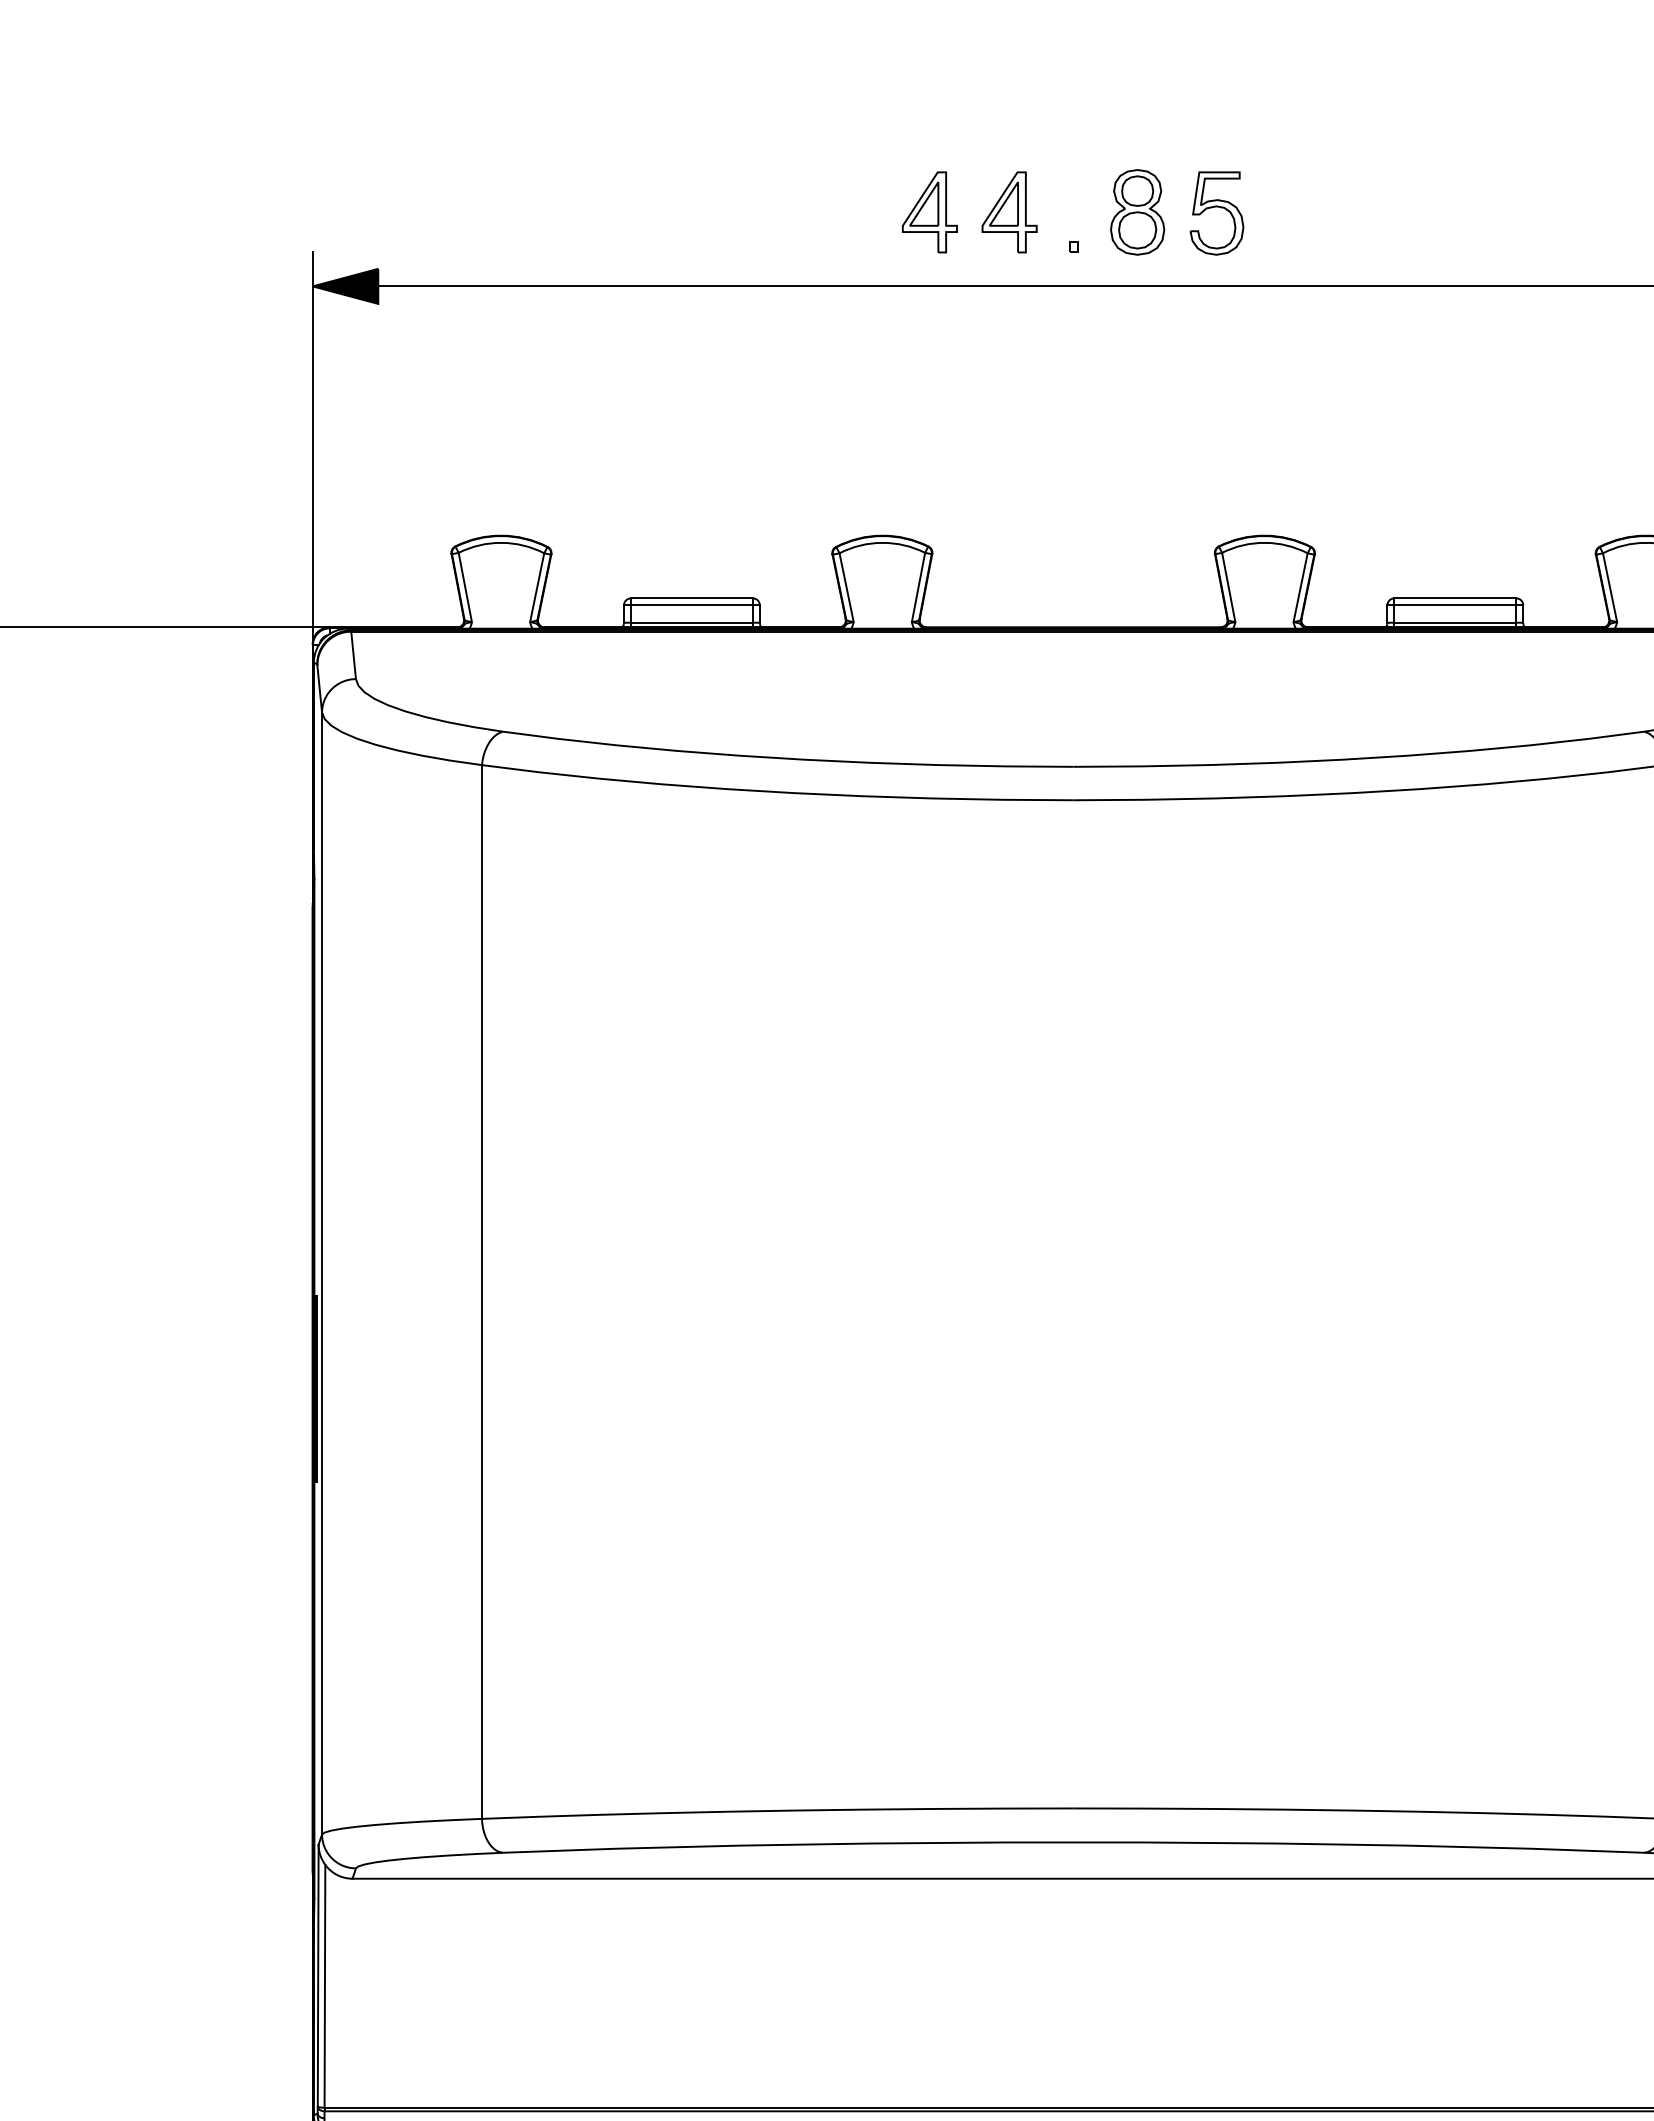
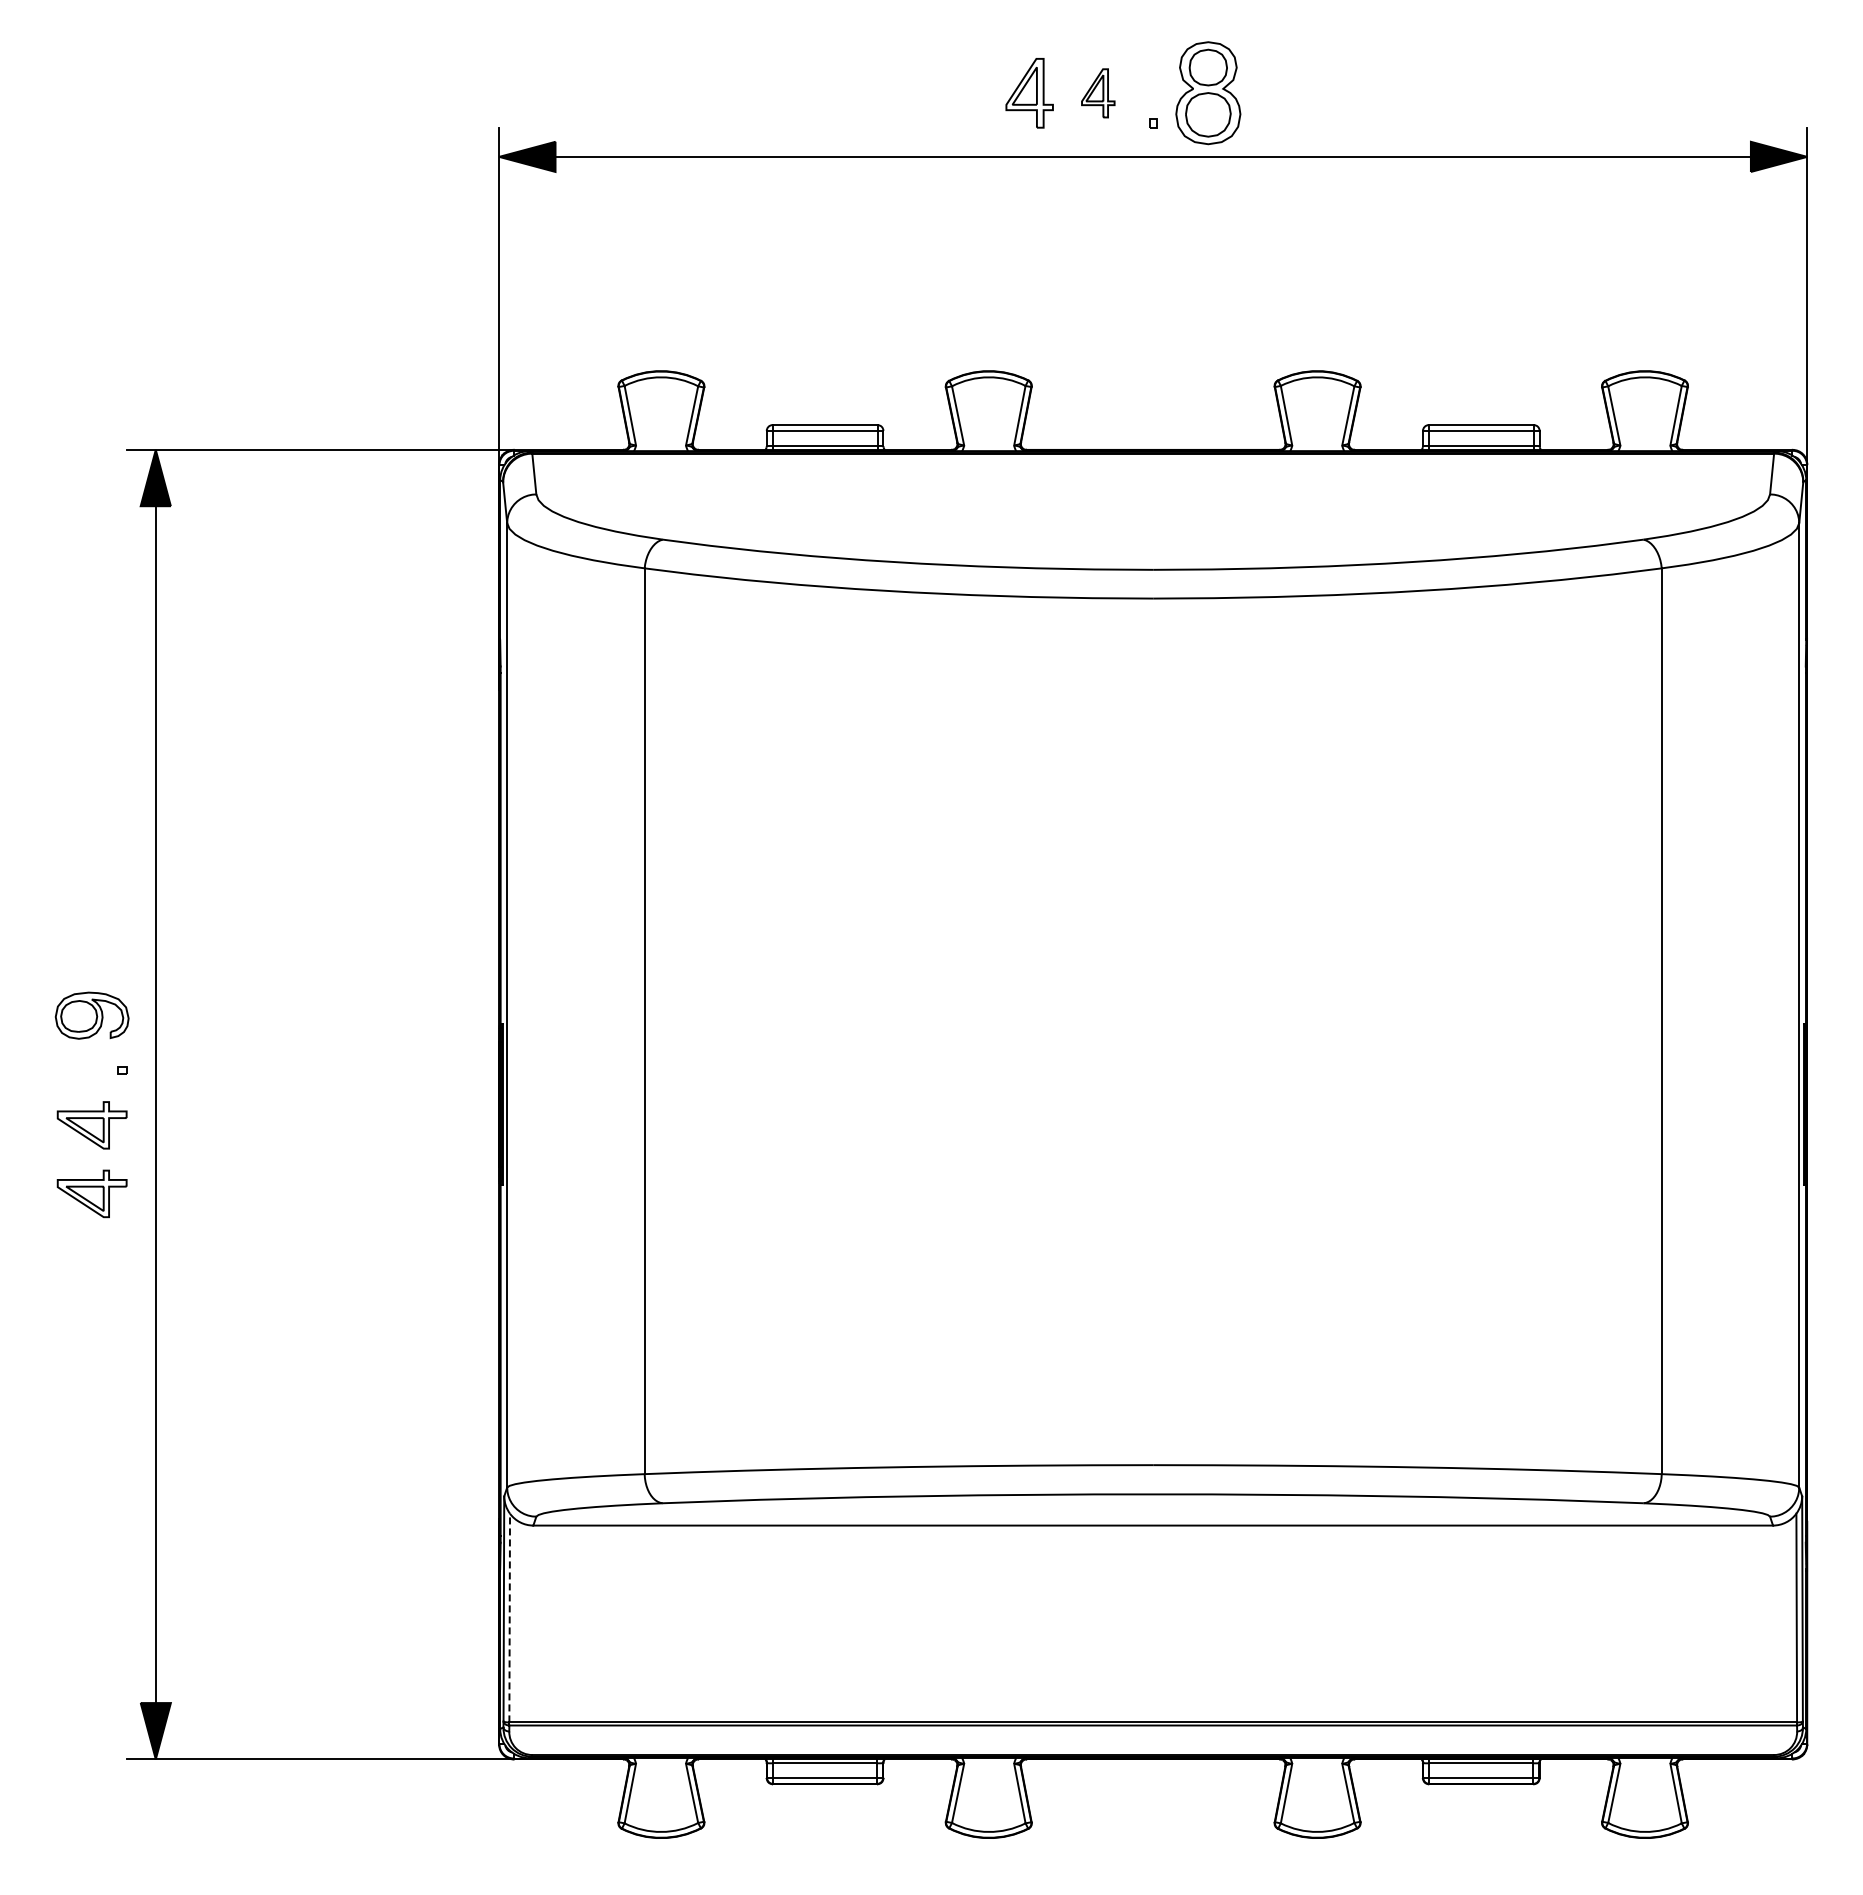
part: (1009, 212) -> (1098, 93), size x0.7
part: (1136, 212) -> (1207, 93), size x1.4
part: (1217, 213) -> (1276, 94), removed
line: (324, 1985) -> (509, 1617), solid -> dashed

